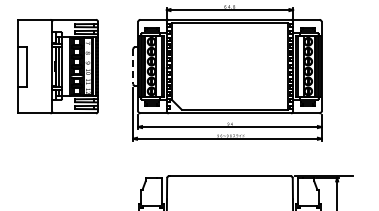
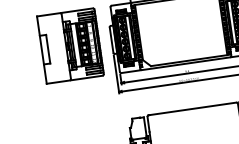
part: (57, 66) -> (69, 46), moved
line: (133, 66) -> (111, 39), dashed -> solid

